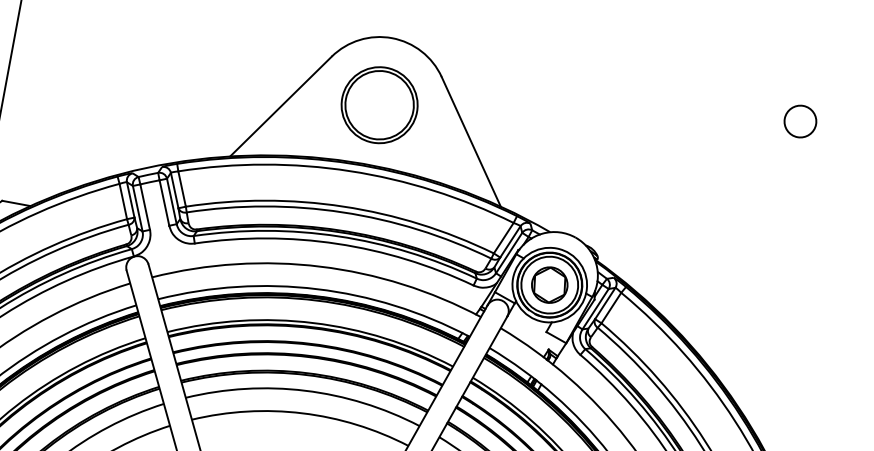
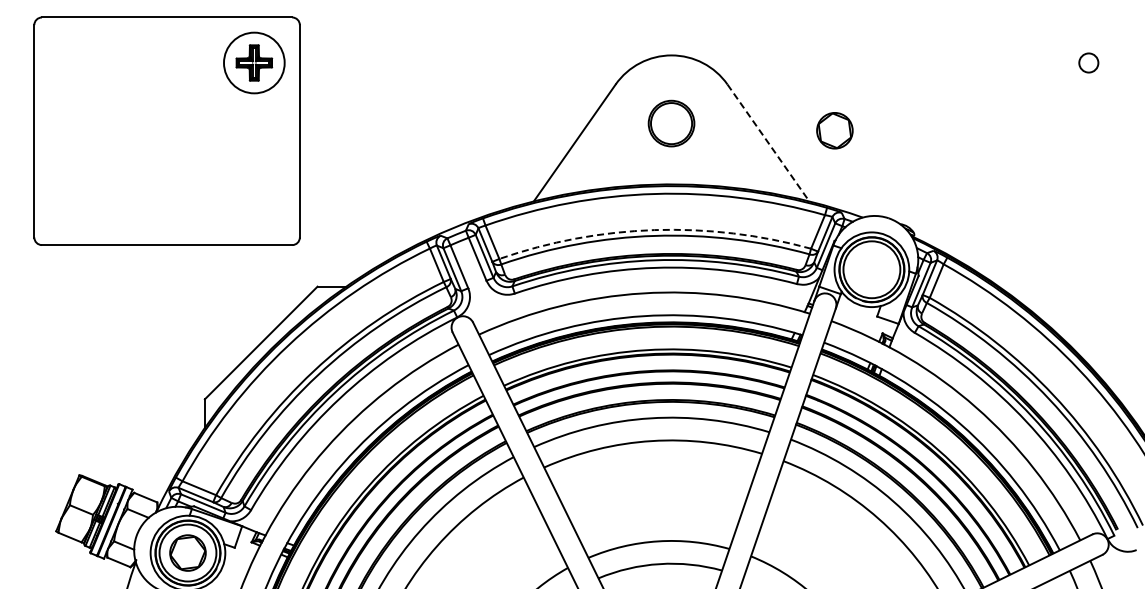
part: (379, 105) -> (671, 123), size x0.6
circle: (800, 121) -> (1088, 62), size x0.6
line: (471, 142) -> (768, 143), solid -> dashed
arc: (343, 206) -> (654, 230), solid -> dashed
part: (549, 284) -> (834, 130), moved

